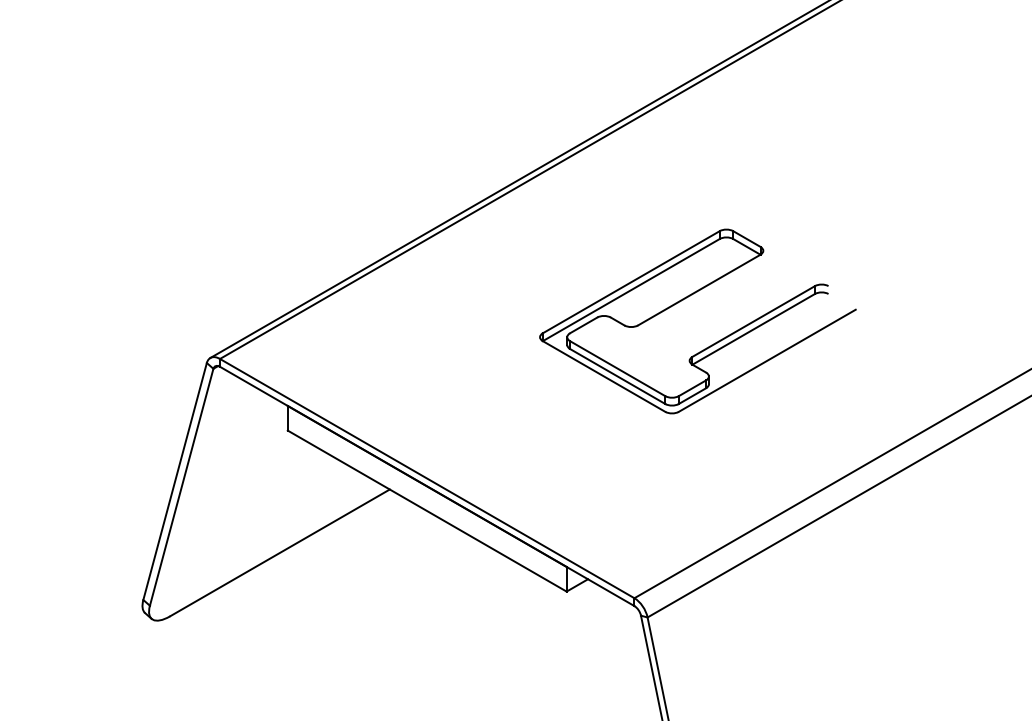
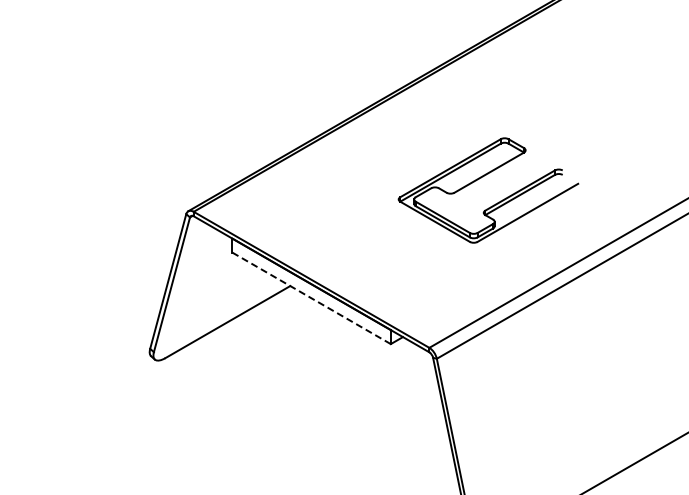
part: (685, 300) -> (481, 178), moved
line: (427, 511) -> (311, 298), solid -> dashed

